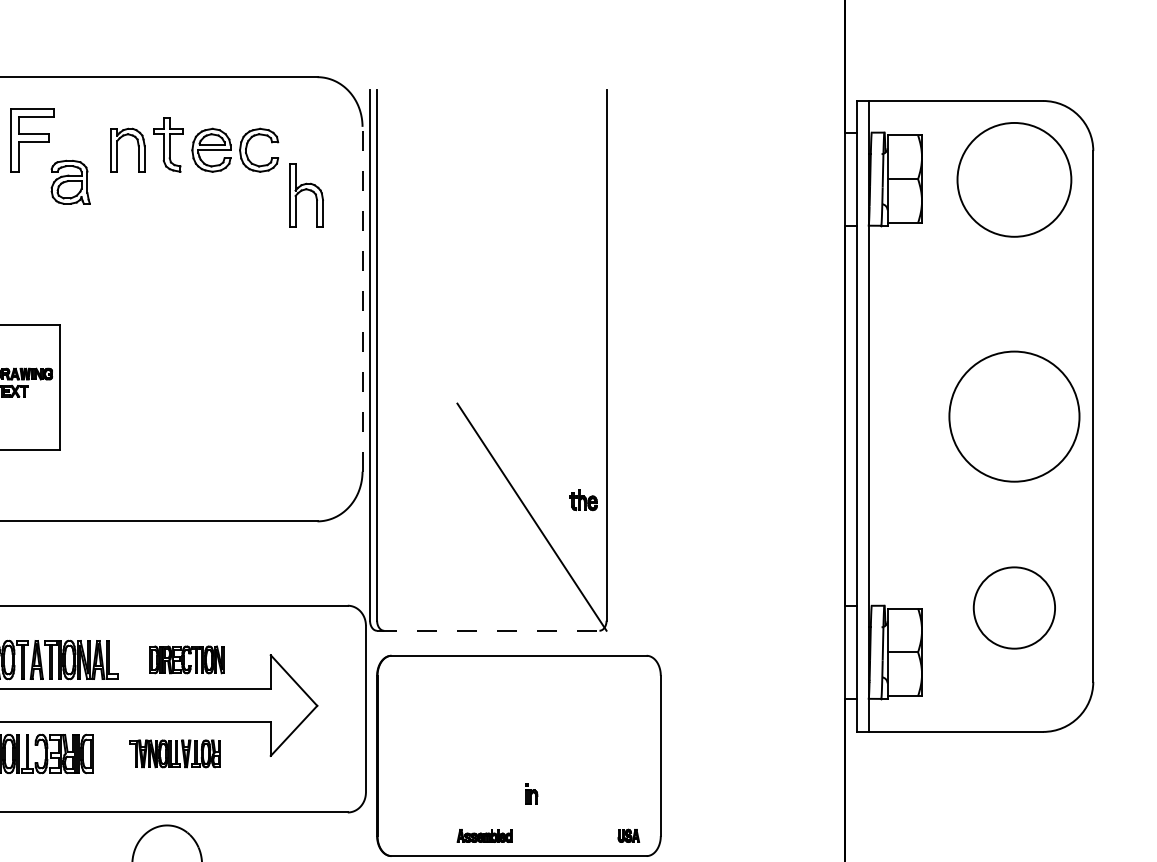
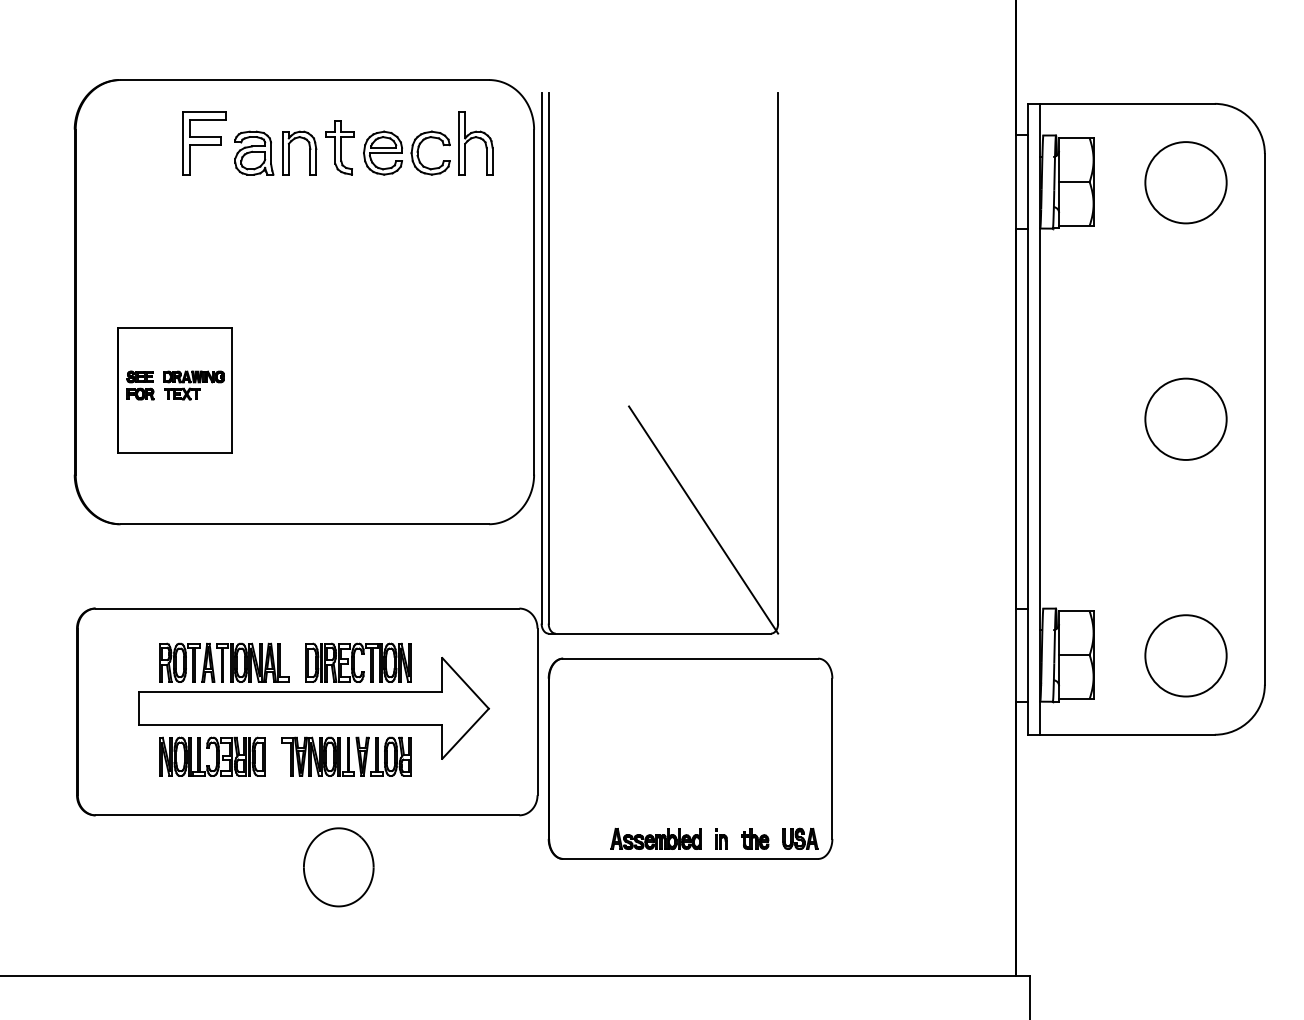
circle: (1013, 179) -> (1185, 182), size x0.71
part: (70, 181) -> (254, 152), moved
part: (305, 195) -> (475, 143), moved
line: (362, 298) -> (534, 301), dashed -> solid
circle: (1013, 415) -> (1185, 418), size x0.62
part: (583, 499) -> (755, 838), moved
circle: (1013, 607) -> (1185, 655), moved
line: (488, 630) -> (660, 633), dashed -> solid
part: (186, 659) -> (358, 662), size x1.43
part: (174, 753) -> (346, 756), size x1.43
part: (531, 793) -> (721, 838), moved
part: (483, 835) -> (655, 838), size x1.67
part: (628, 835) -> (800, 838), size x1.67

